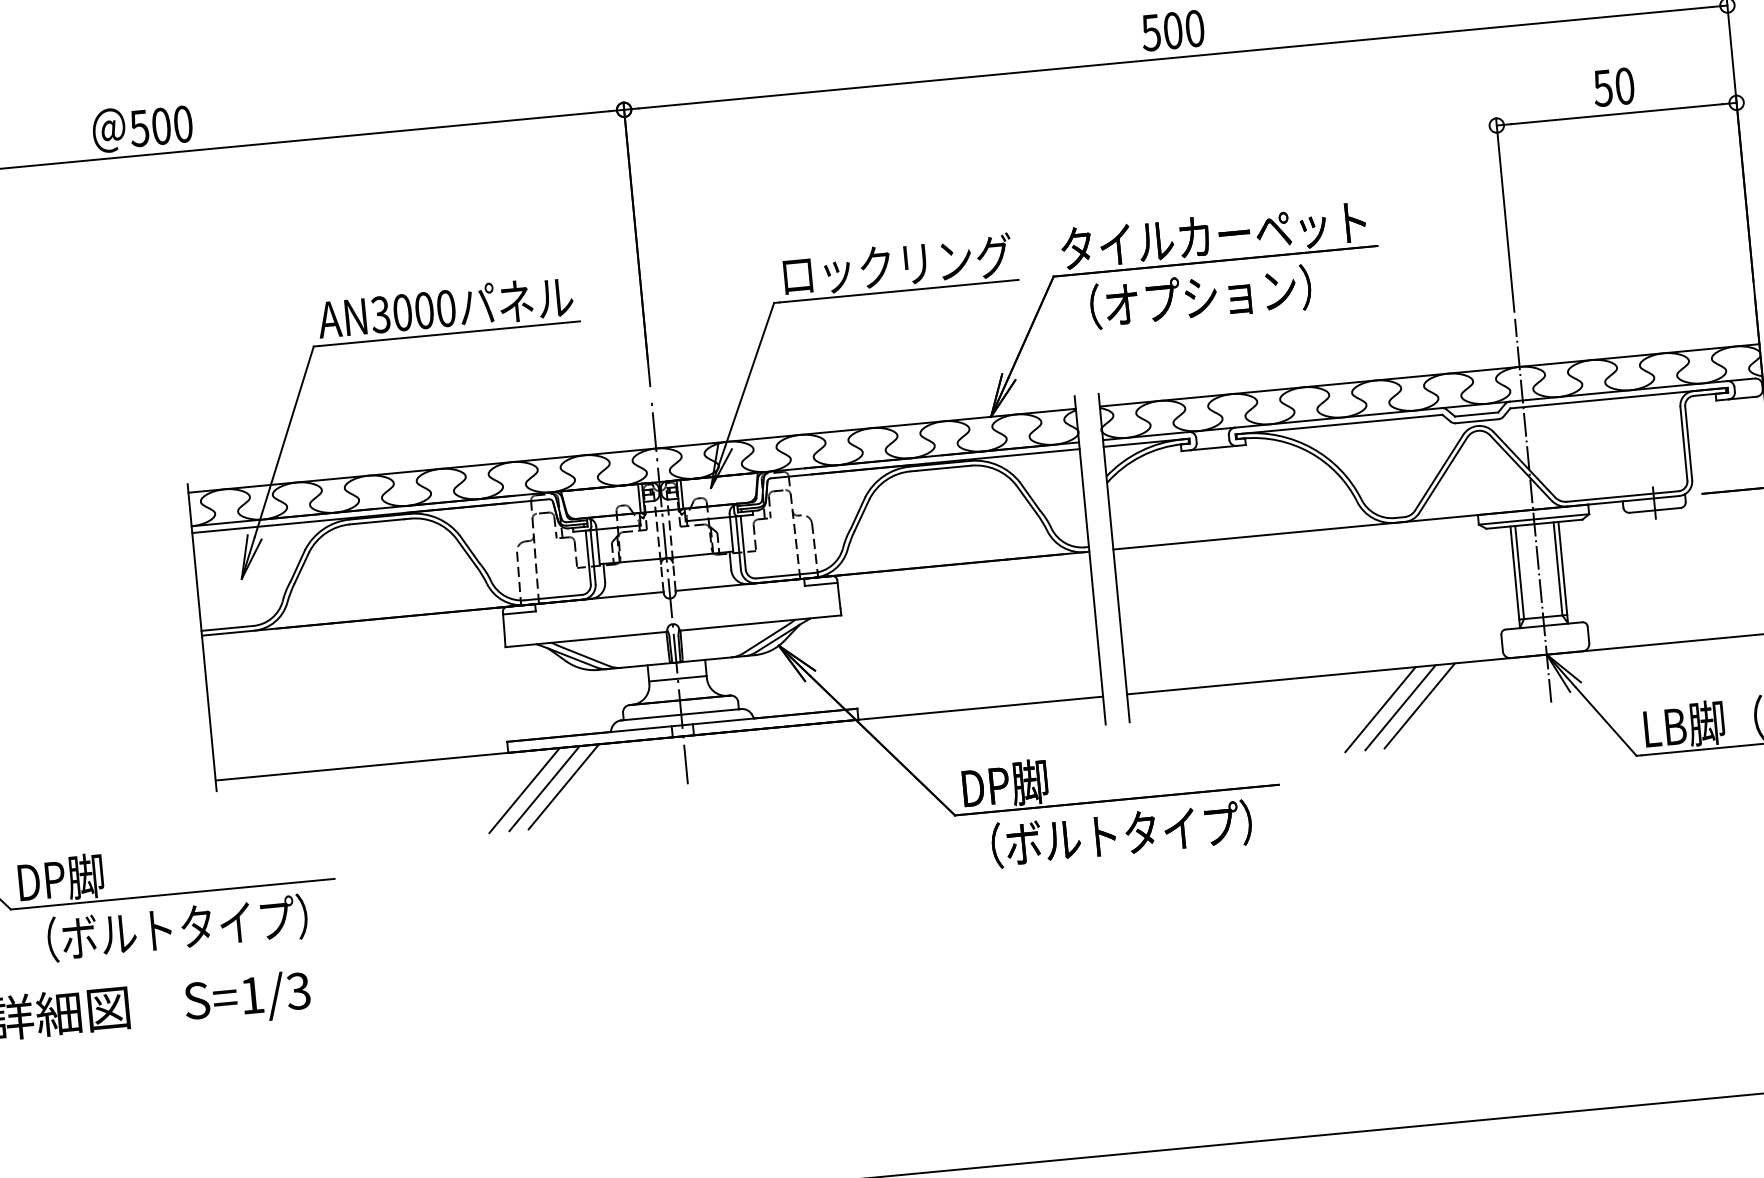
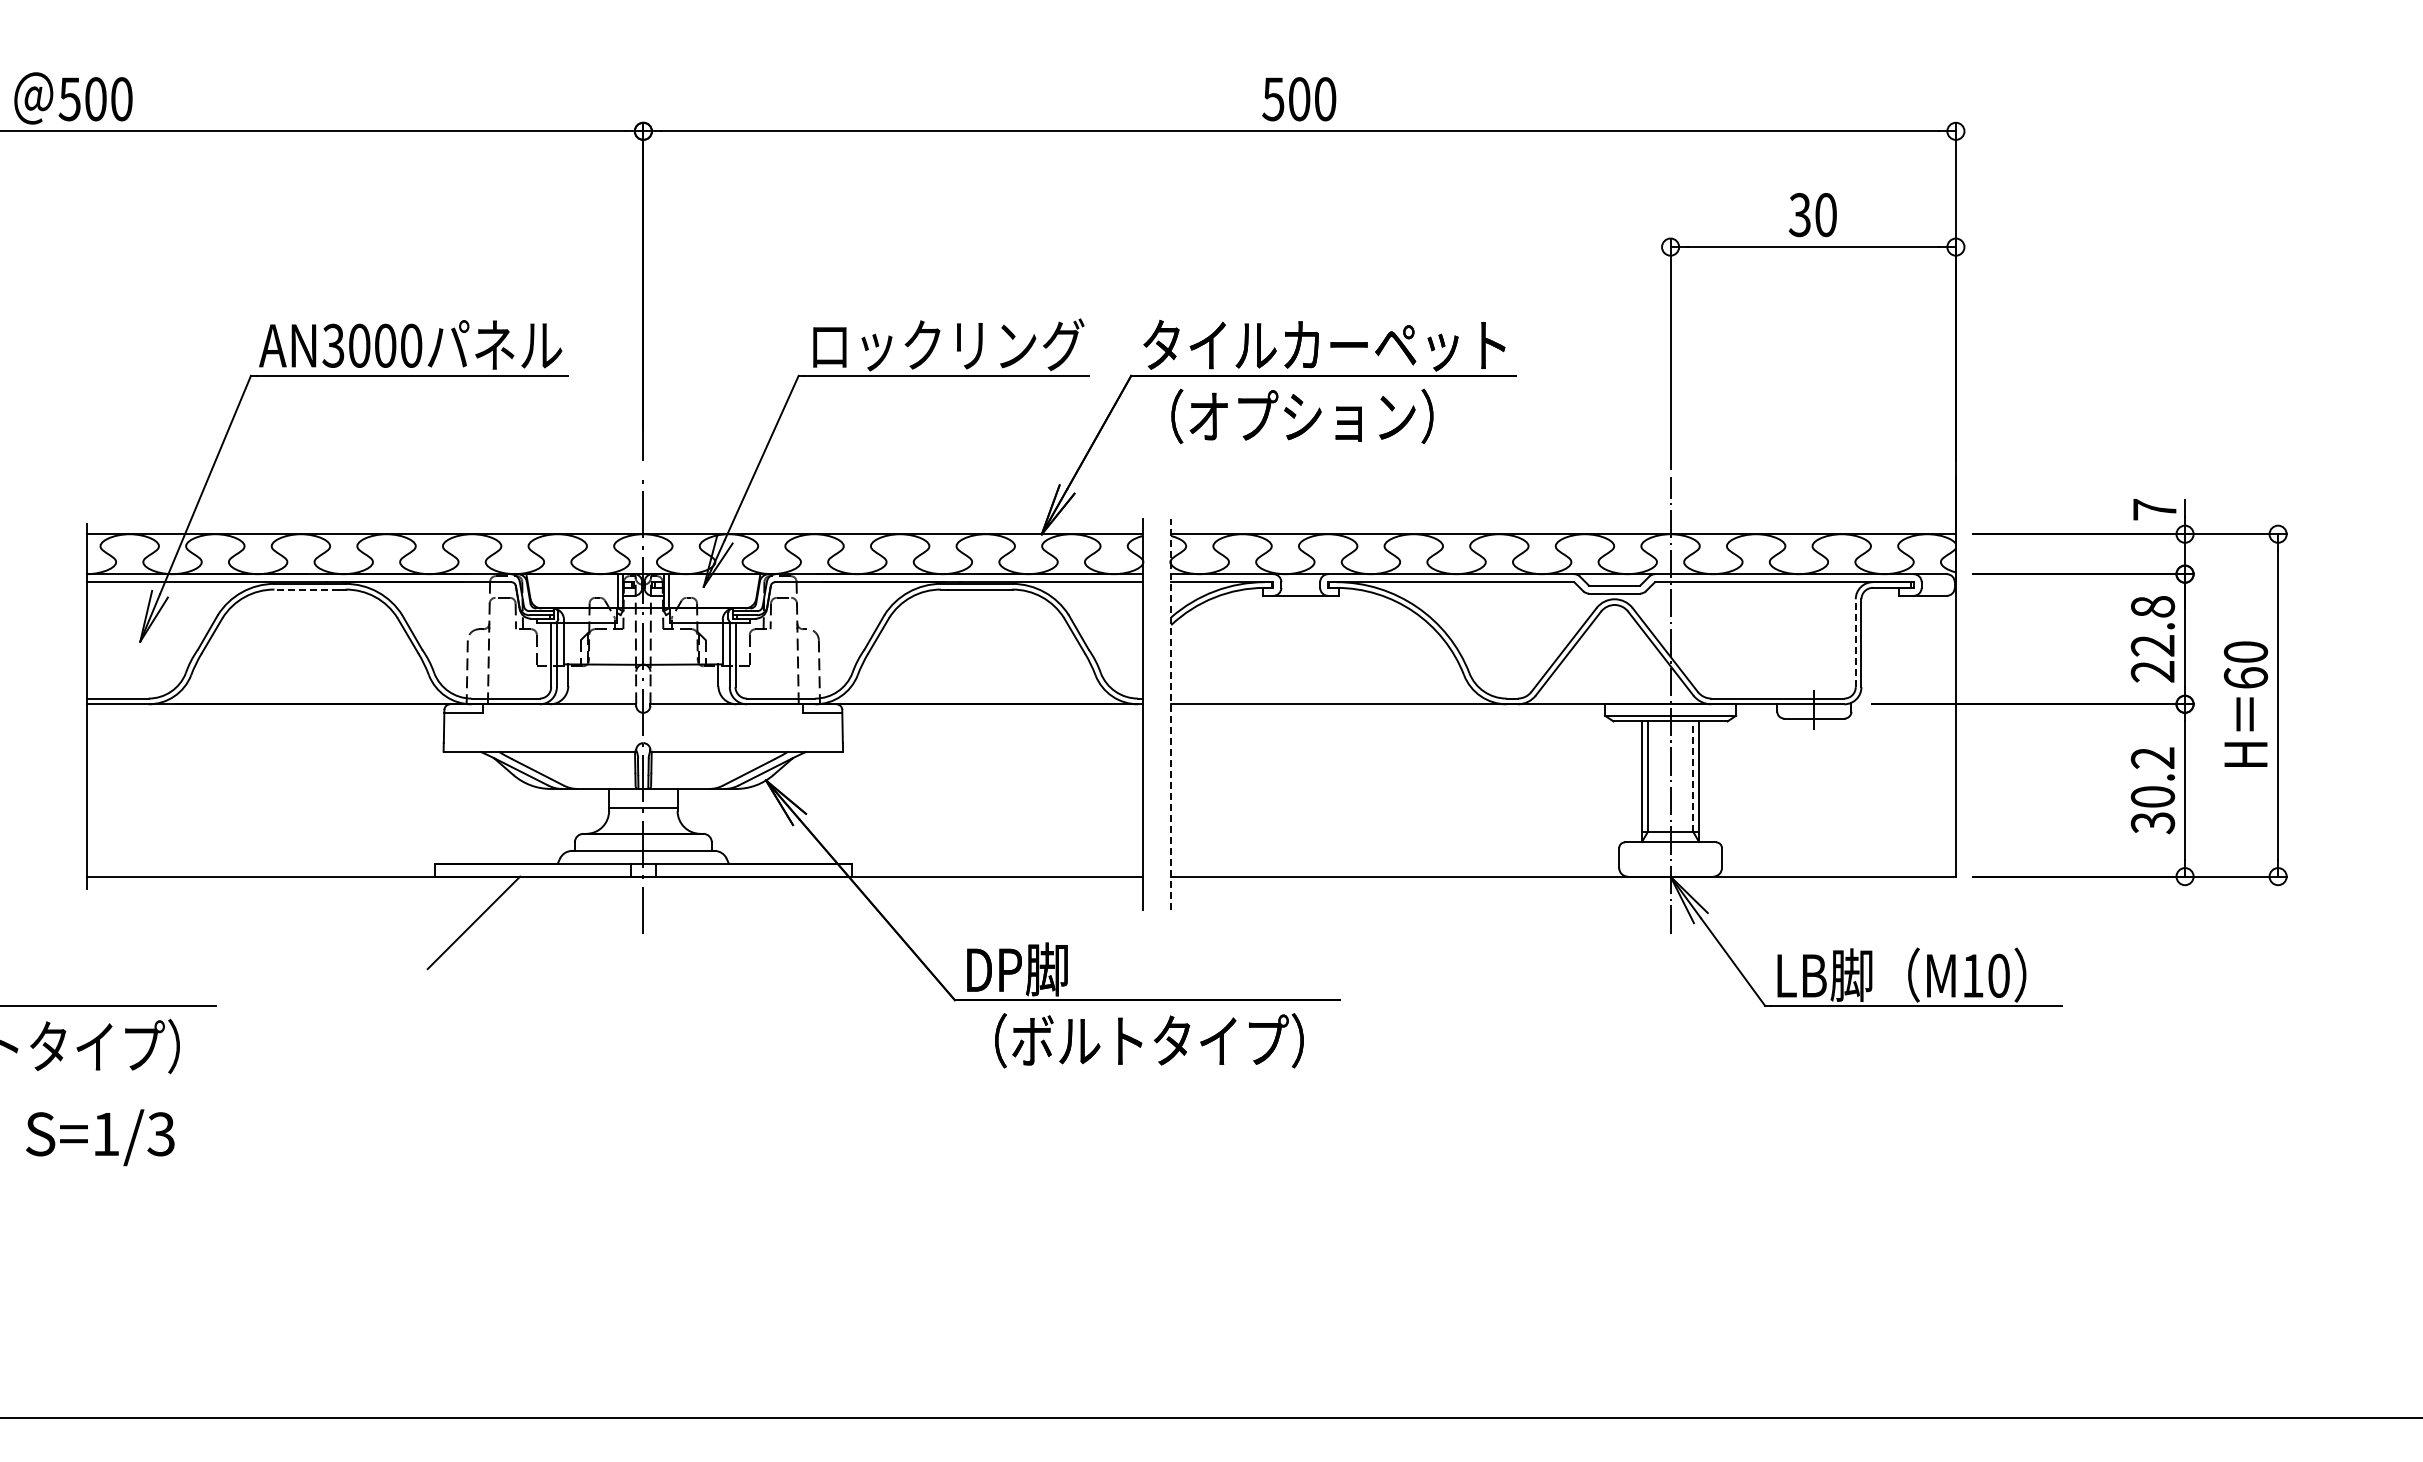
text: (1602, 87) -> (1799, 214), 50 -> 30
line: (1683, 444) -> (1855, 643), solid -> dashed
line: (376, 521) -> (305, 589), solid -> dashed
line: (1114, 558) -> (1171, 714), solid -> dashed
line: (1558, 568) -> (1693, 776), solid -> dashed
line: (1419, 705) -> (1514, 922), removed
line: (1400, 707) -> (1492, 922), removed
line: (1380, 709) -> (1468, 922), removed
line: (563, 786) -> (496, 922), removed
line: (524, 790) -> (449, 922), removed

